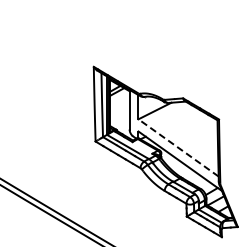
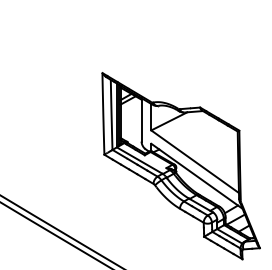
line: (178, 147) -> (195, 161), dashed -> solid

